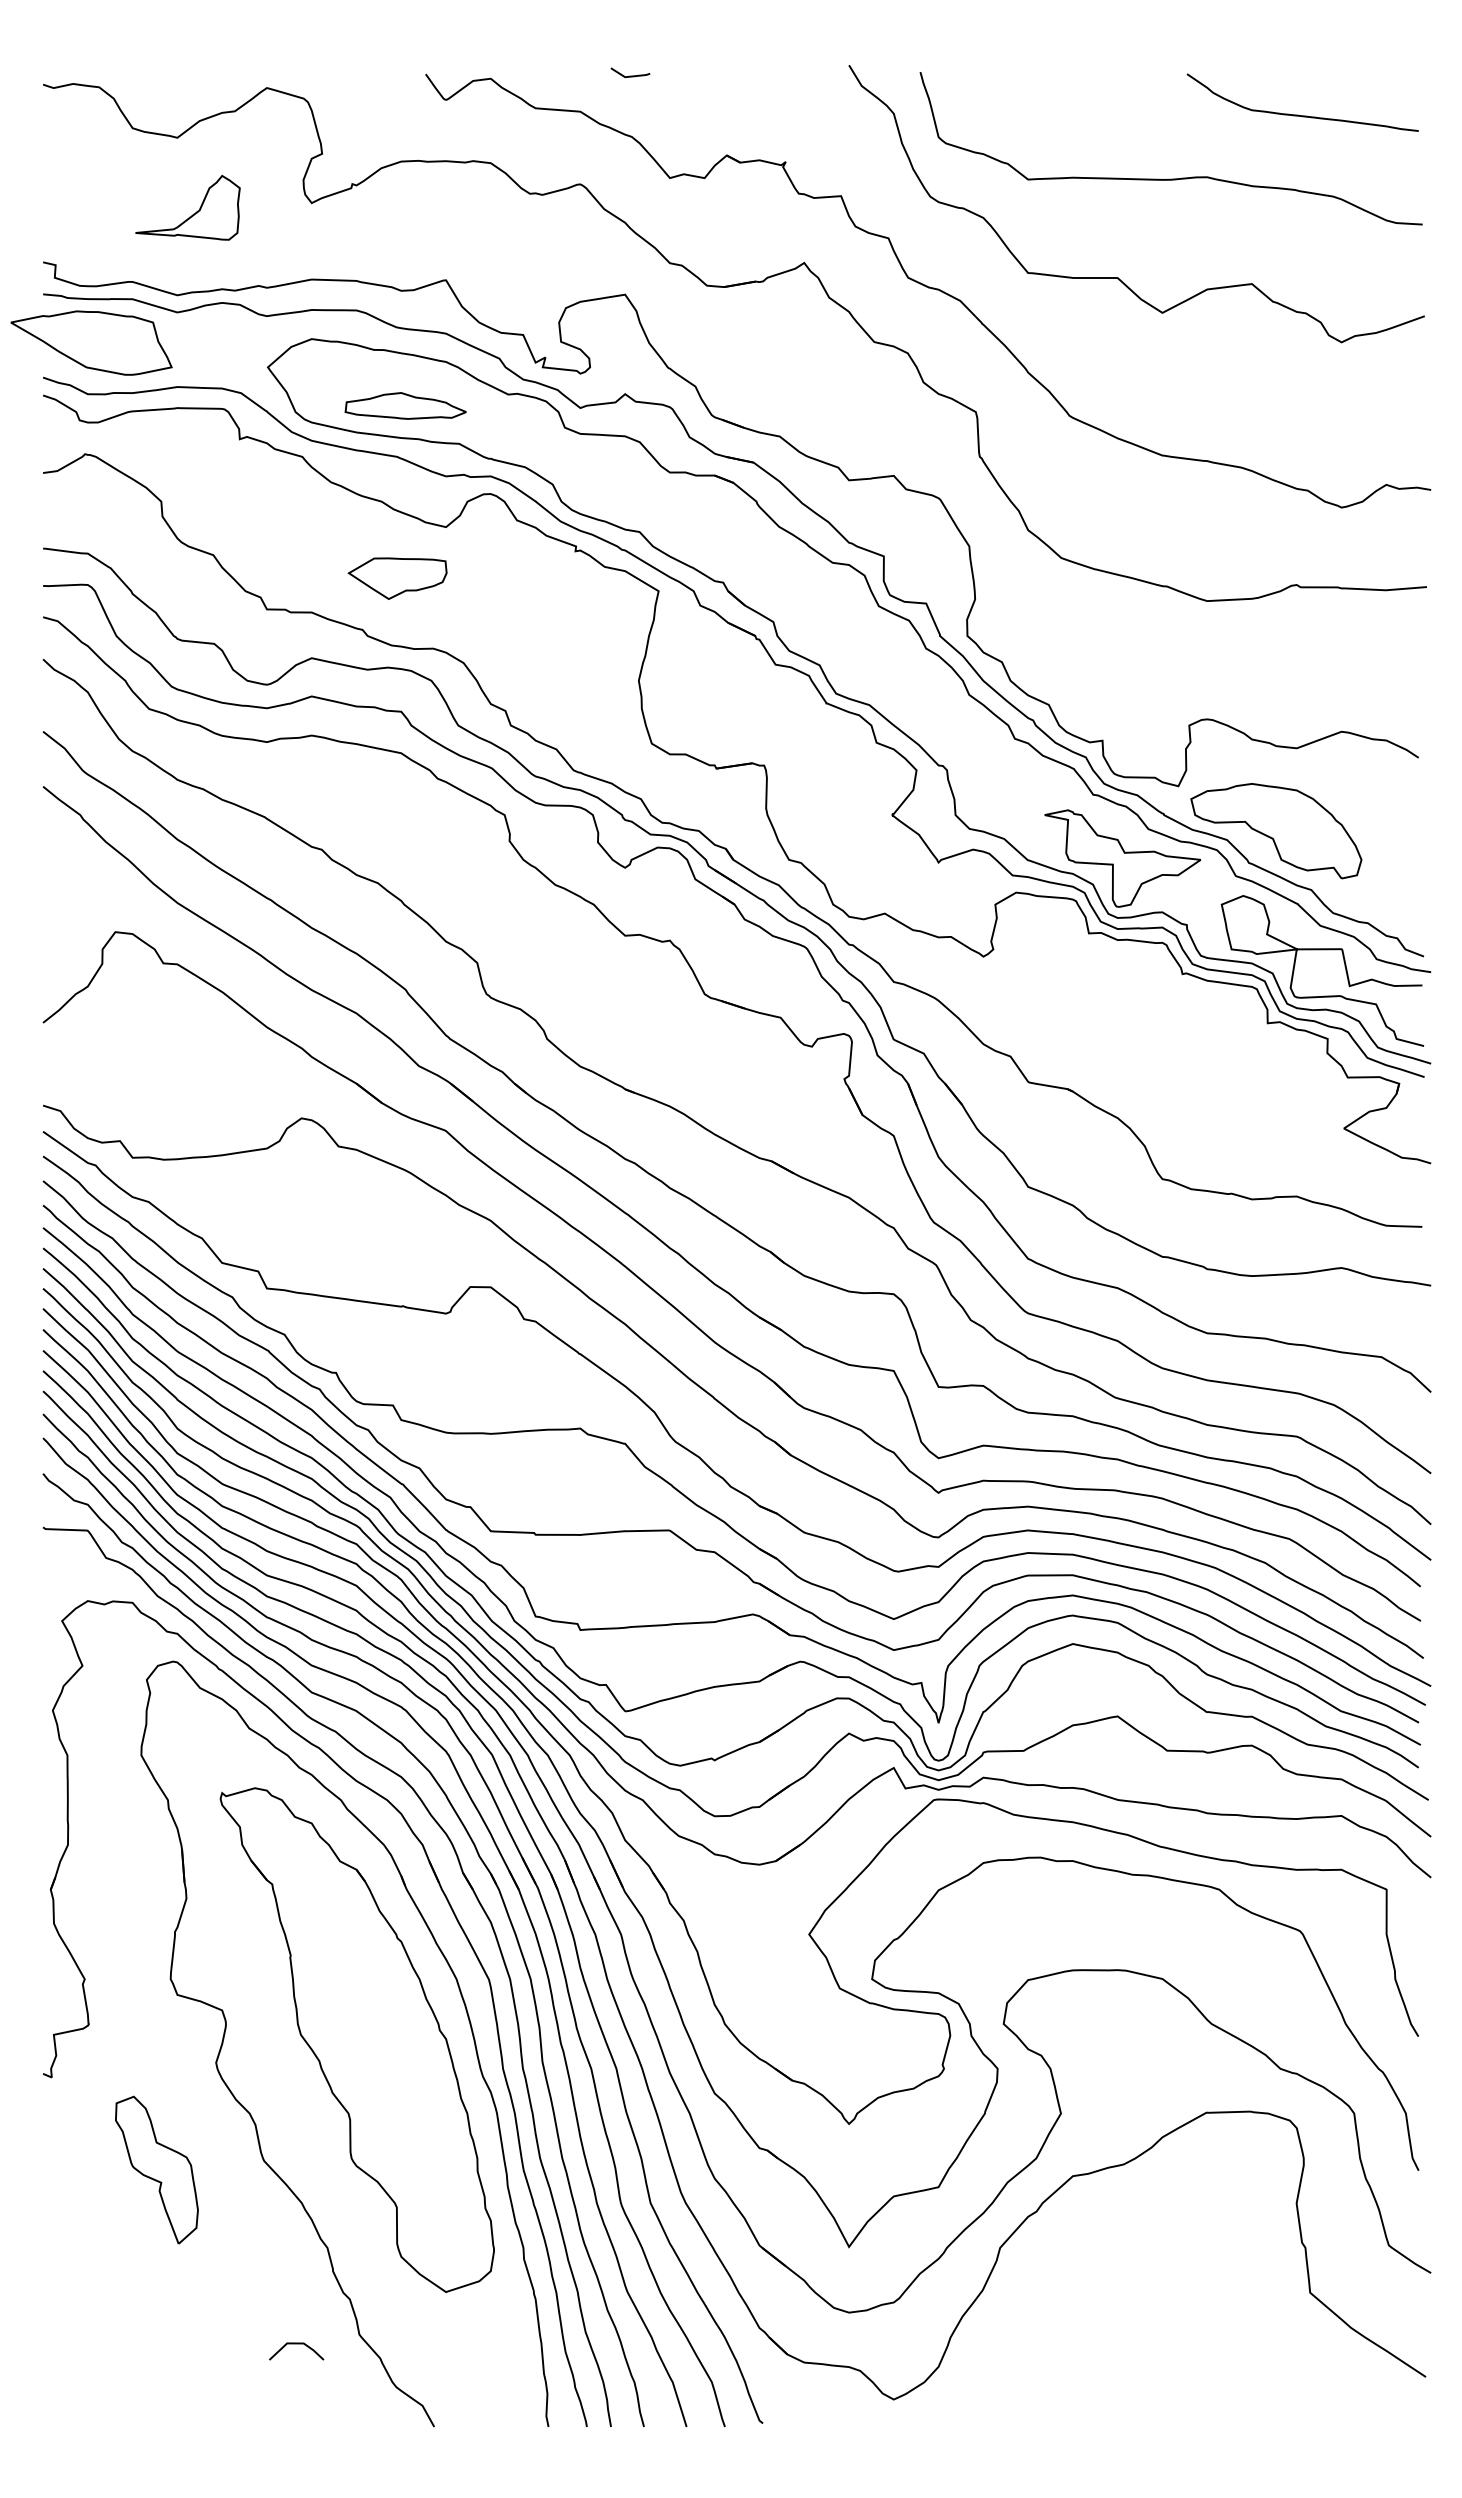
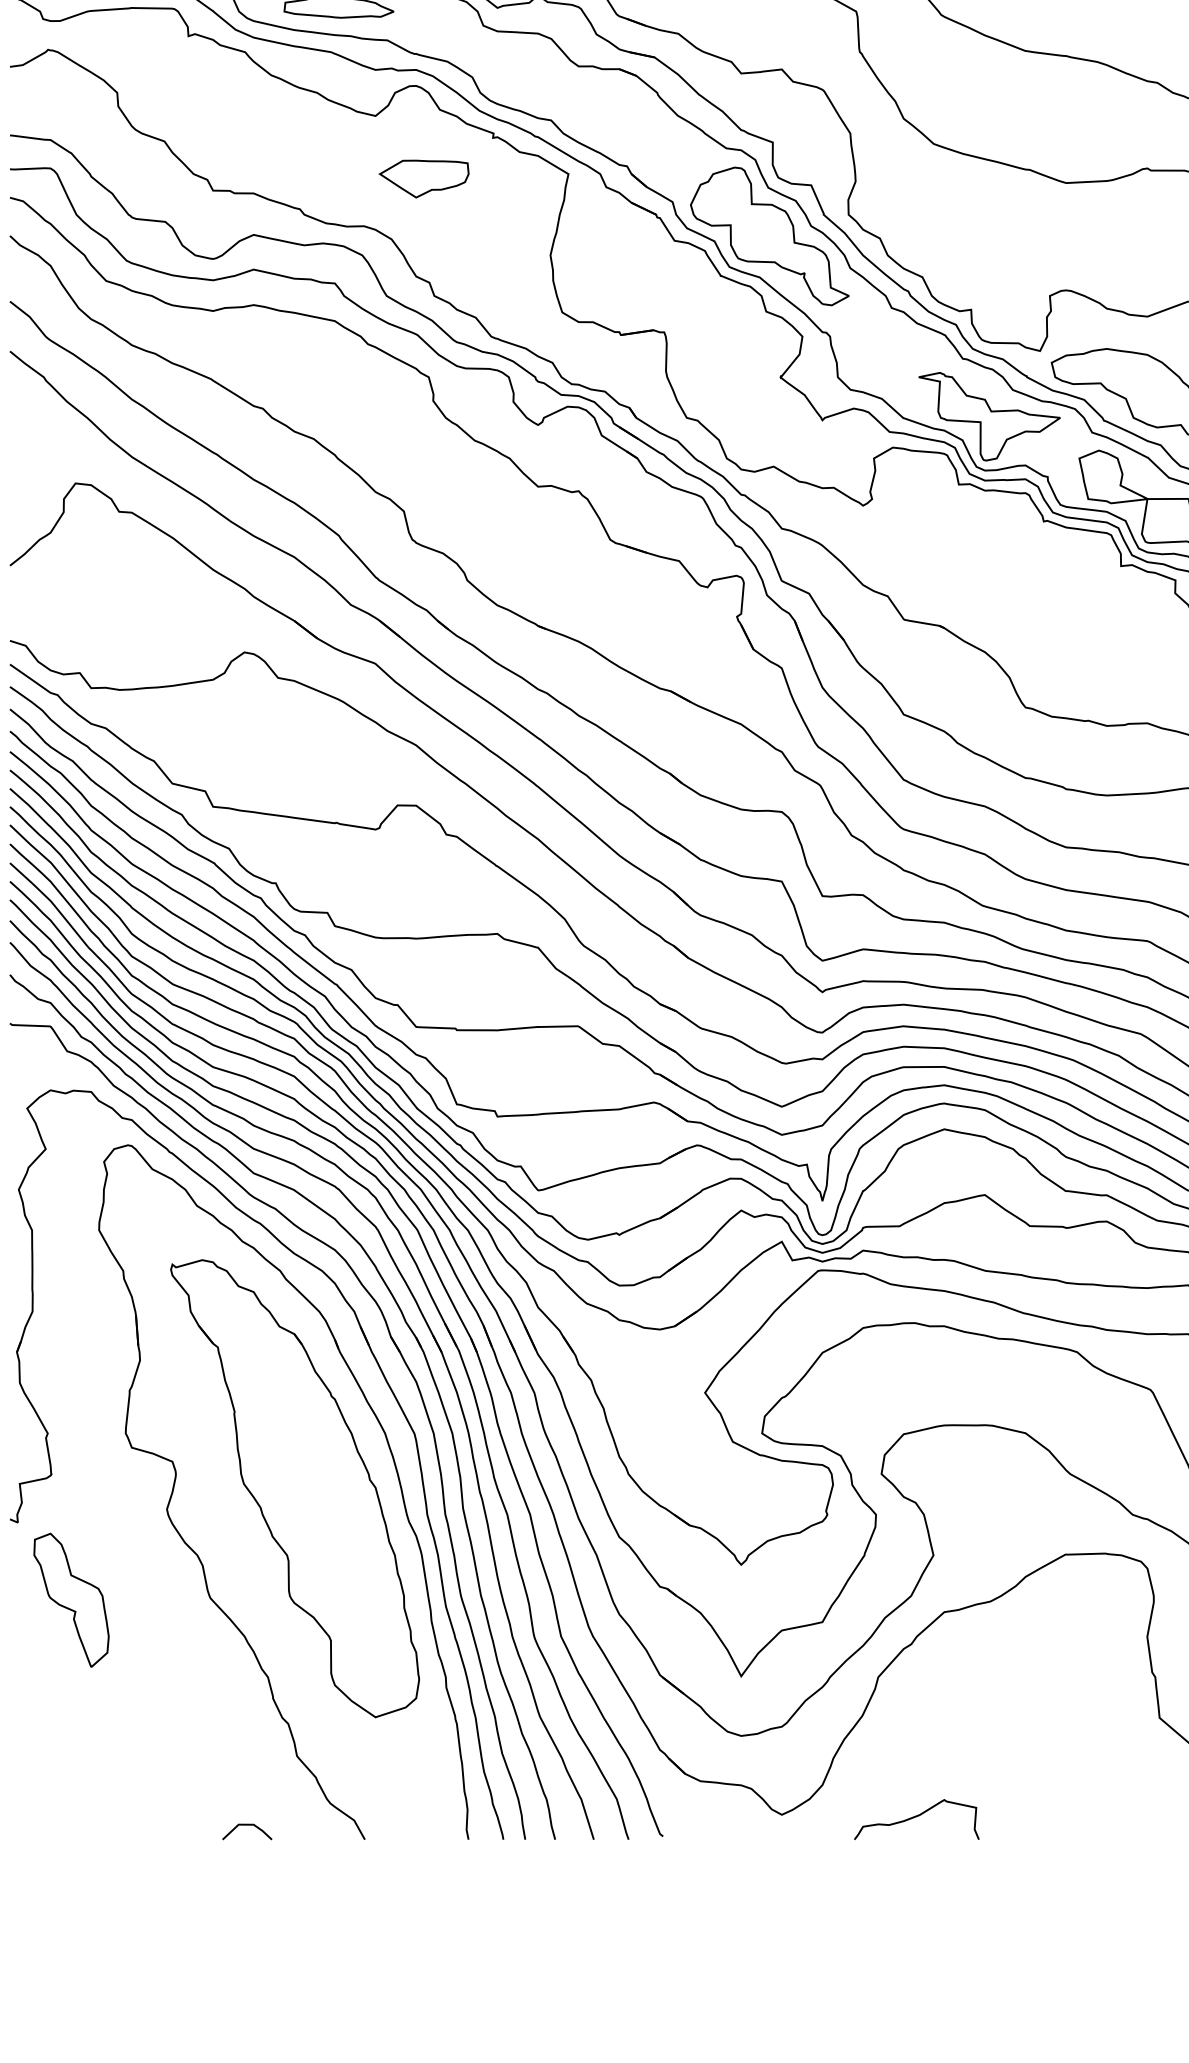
part: (397, 578) -> (424, 178), moved
part: (880, 659) -> (769, 236), added
part: (156, 2169) -> (71, 1599), moved
line: (296, 2344) -> (247, 1825), moved
curve: (1042, 2402) -> (916, 1817), added

